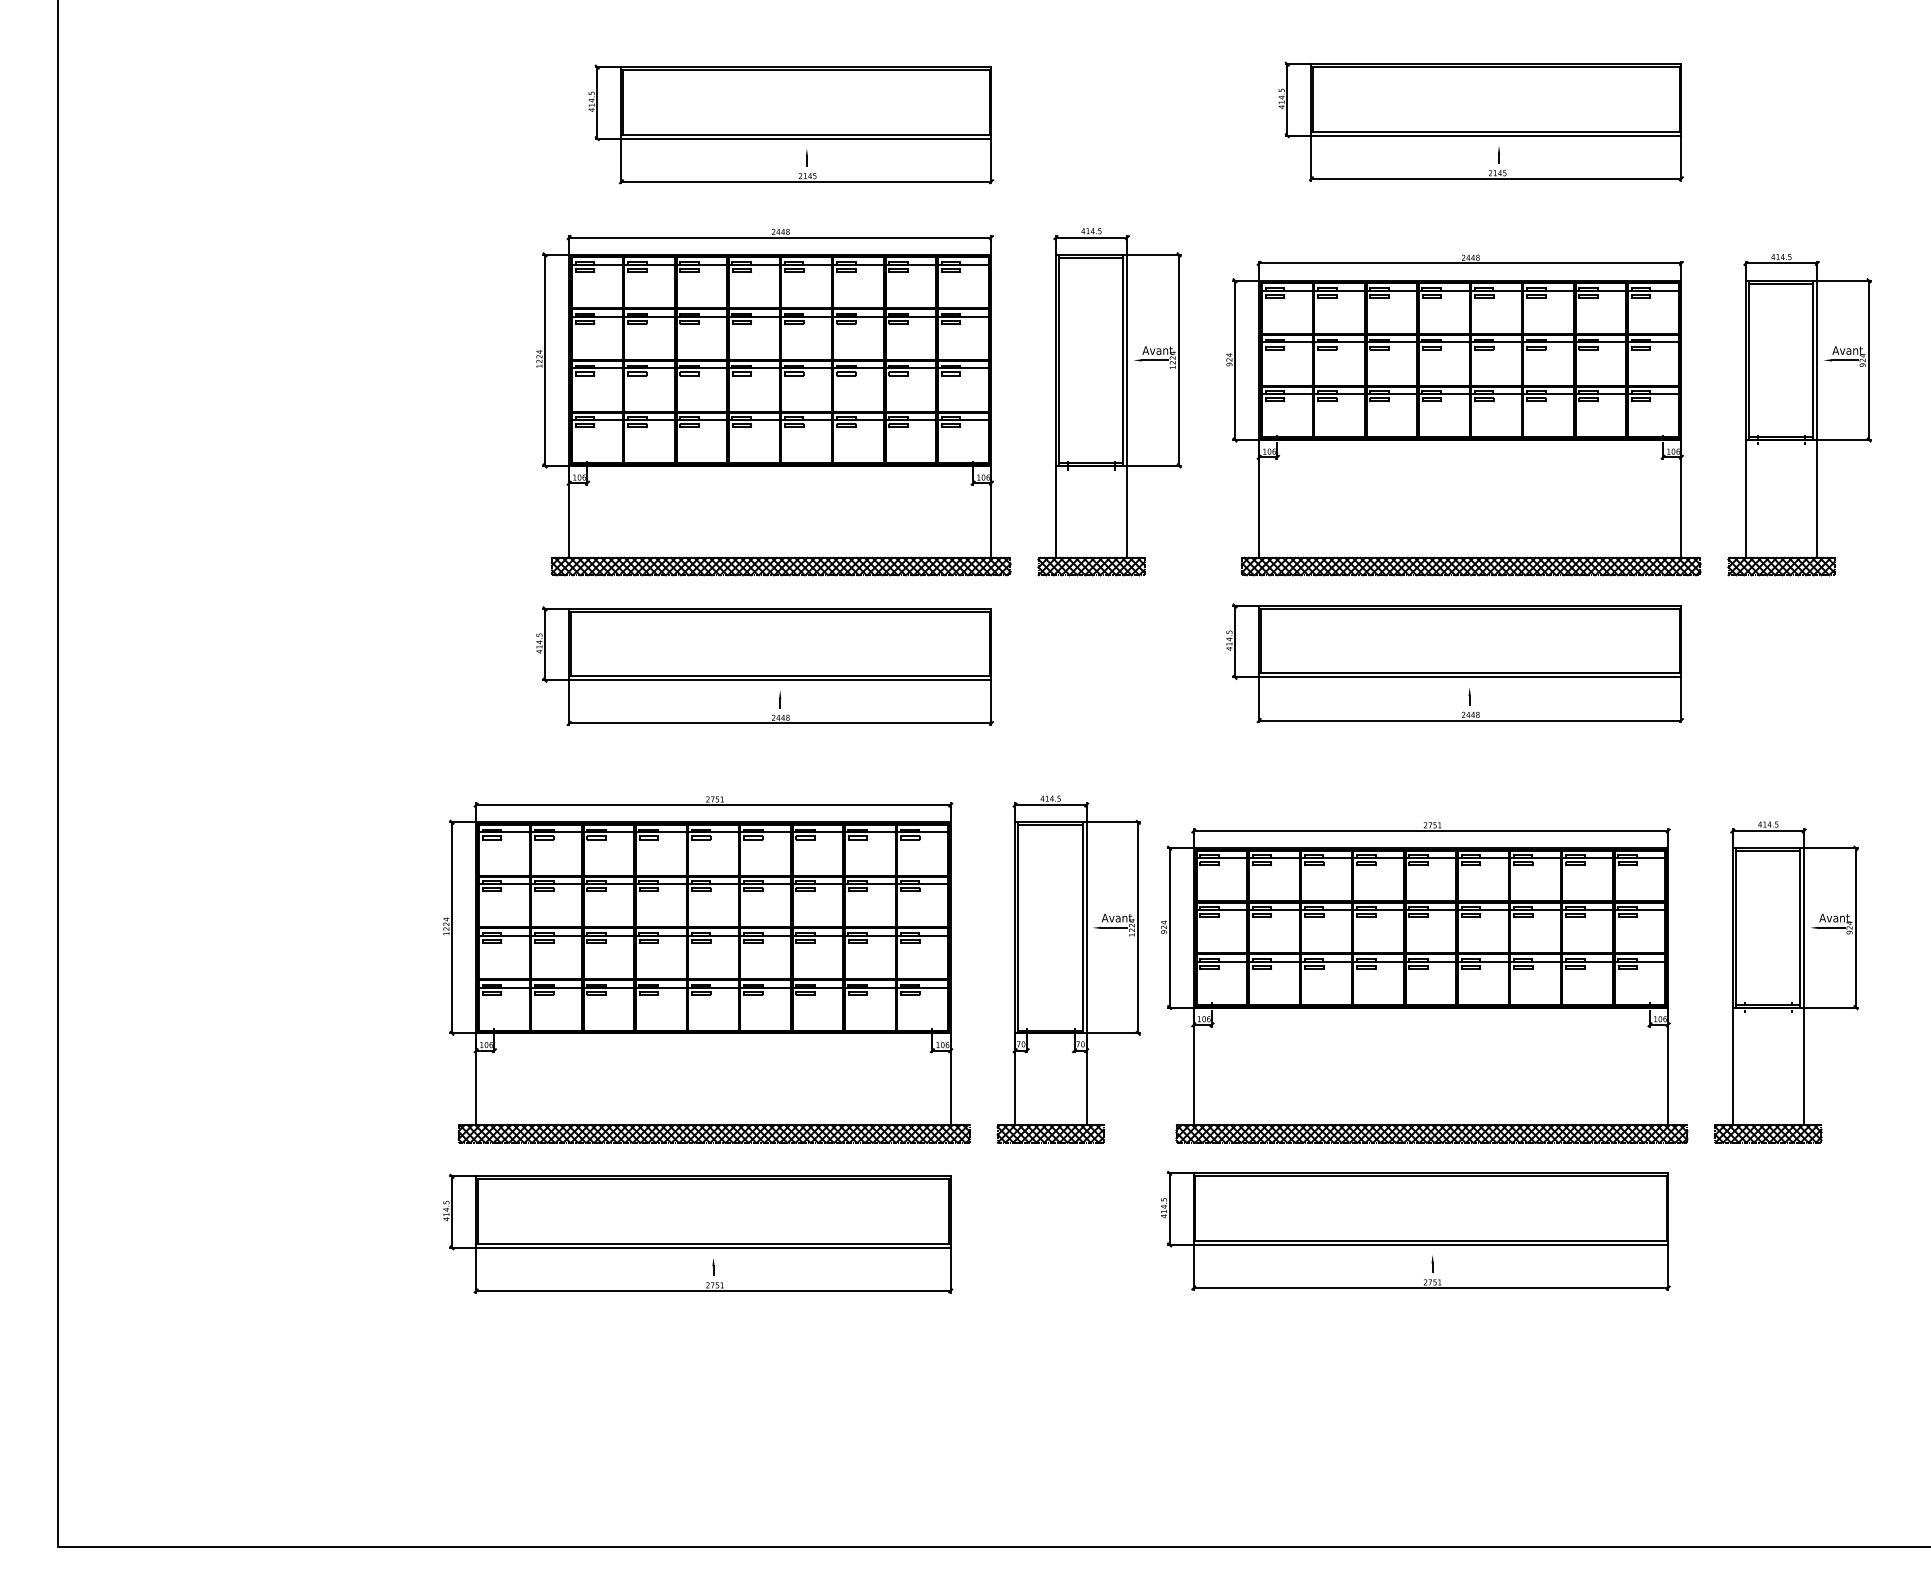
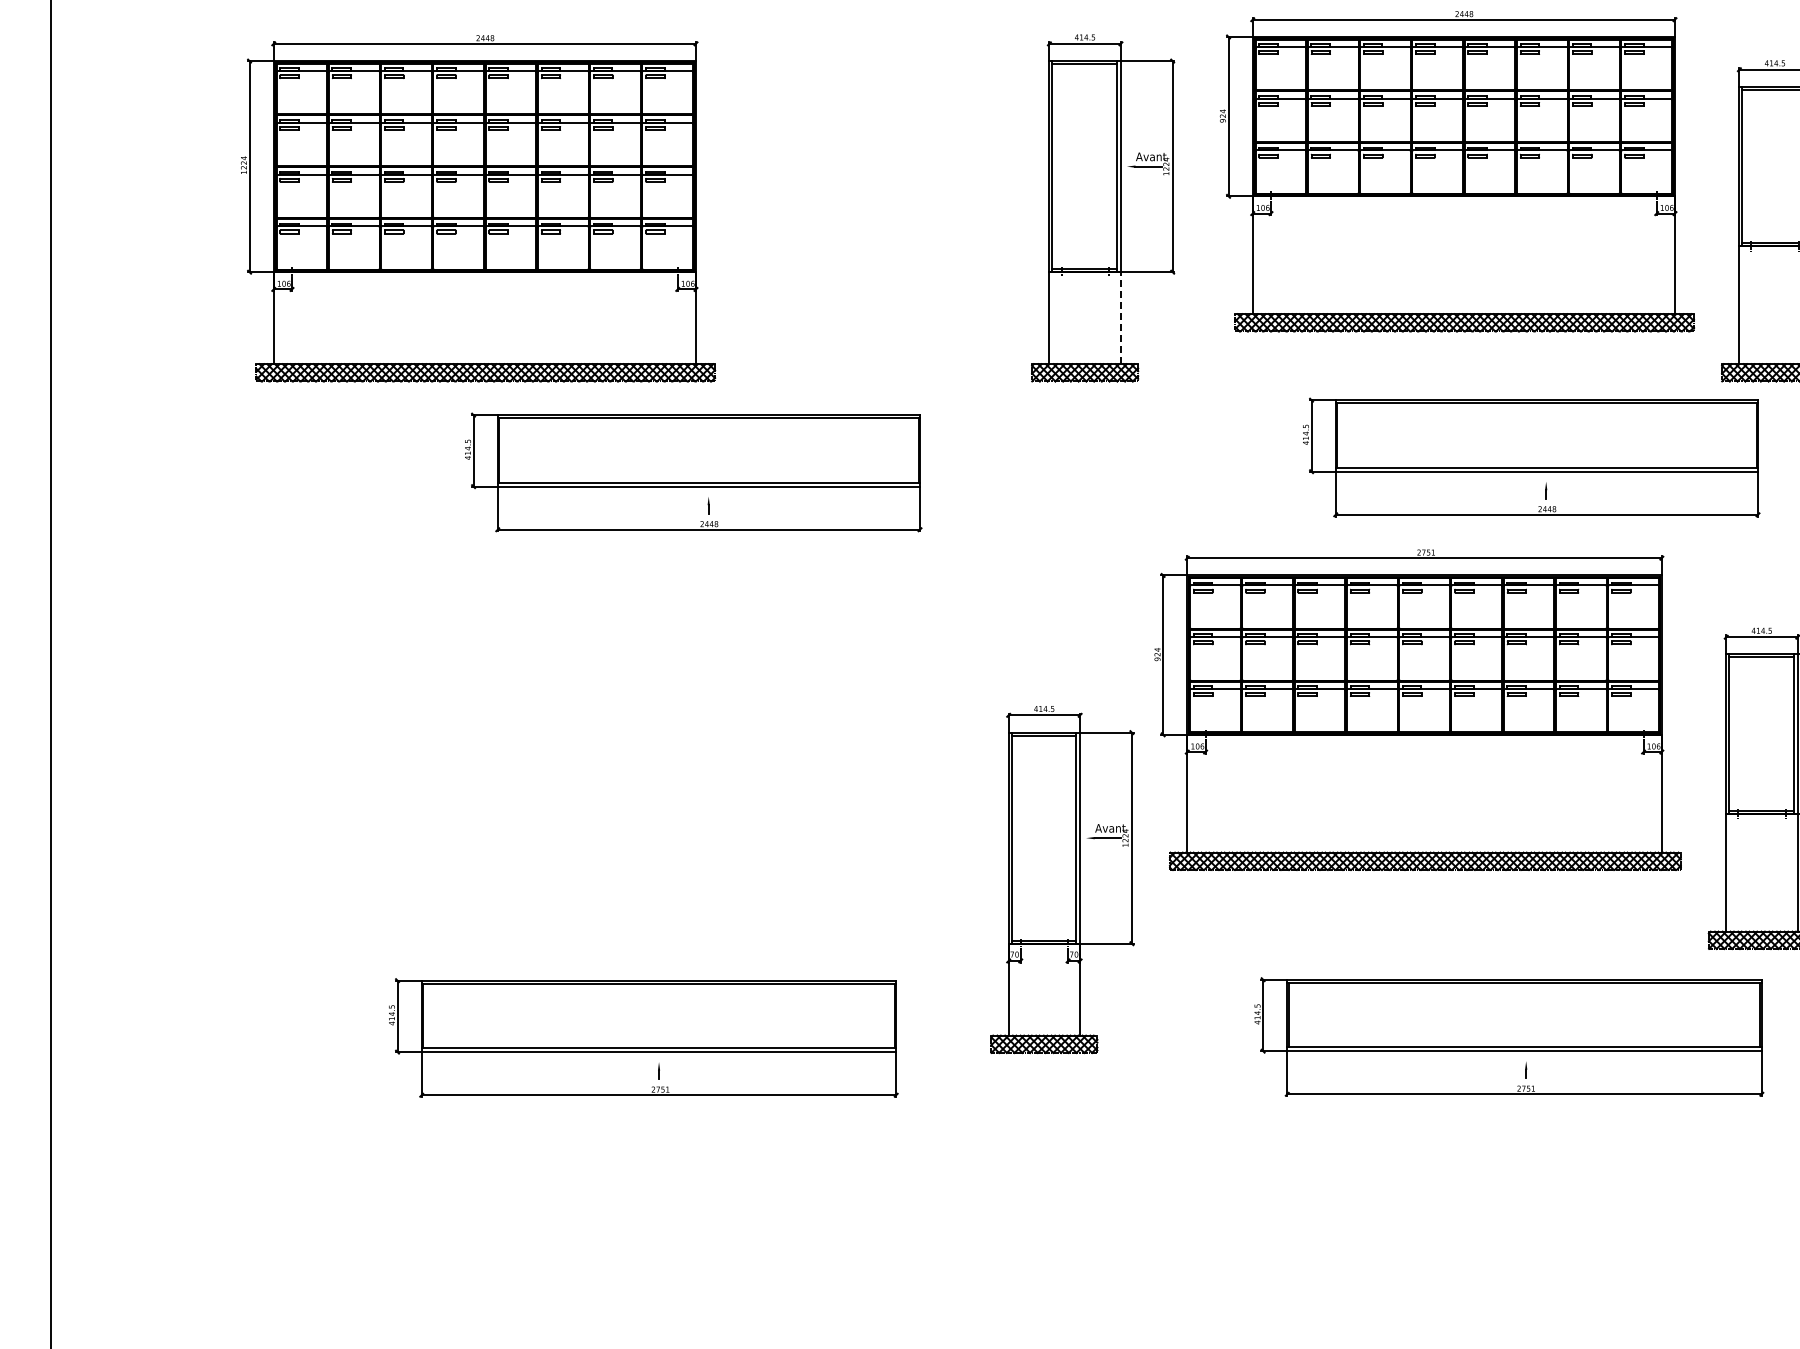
part: (773, 402) -> (478, 208), moved
part: (1463, 415) -> (1457, 171), moved
line: (1127, 511) -> (1121, 317), solid -> dashed
part: (1454, 663) -> (1531, 457), moved
part: (764, 665) -> (693, 471), moved
part: (706, 969) -> (700, 775), removed
part: (1068, 969) -> (1062, 879), moved
part: (1424, 982) -> (1418, 709), moved
part: (1415, 1230) -> (1509, 1036), moved
part: (698, 1233) -> (644, 1037), moved

